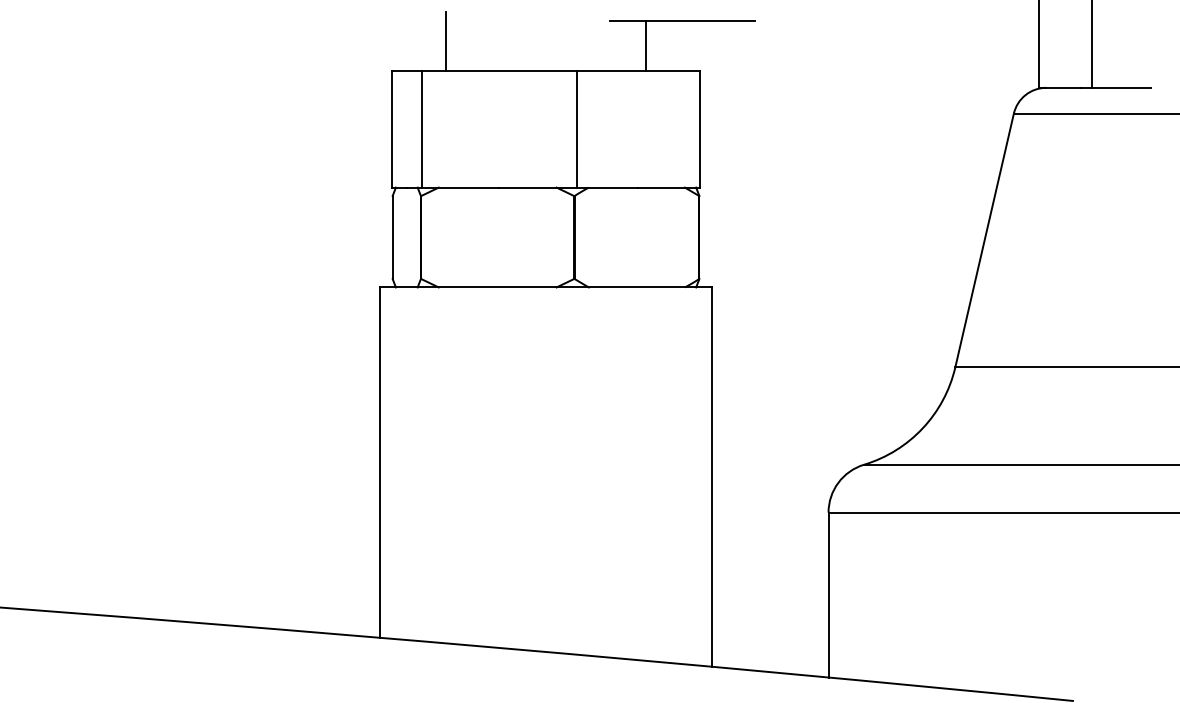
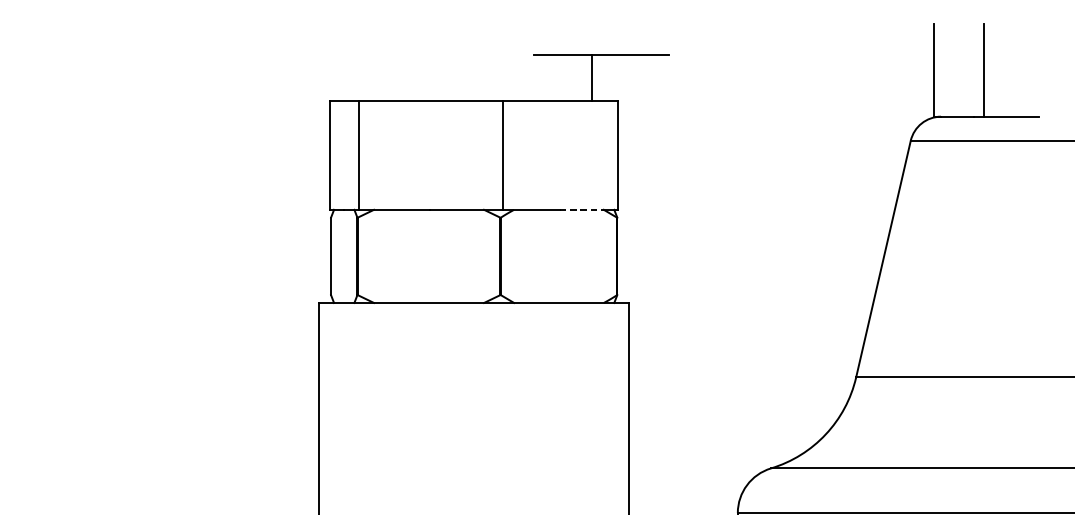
line: (446, 41) -> (381, 73), removed
line: (645, 46) -> (591, 78), moved
line: (661, 187) -> (581, 209), solid -> dashed

